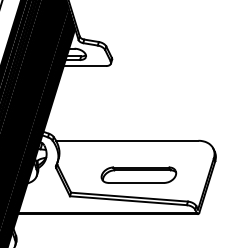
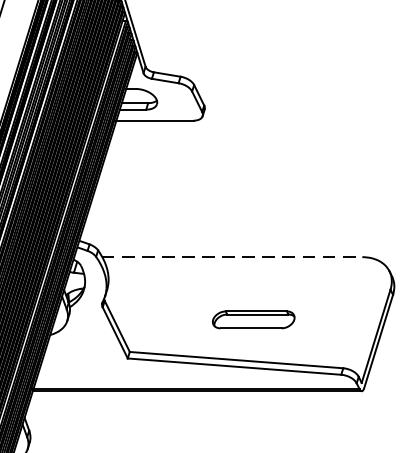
line: (127, 140) -> (232, 256), solid -> dashed
part: (138, 174) -> (252, 318), size x0.6

